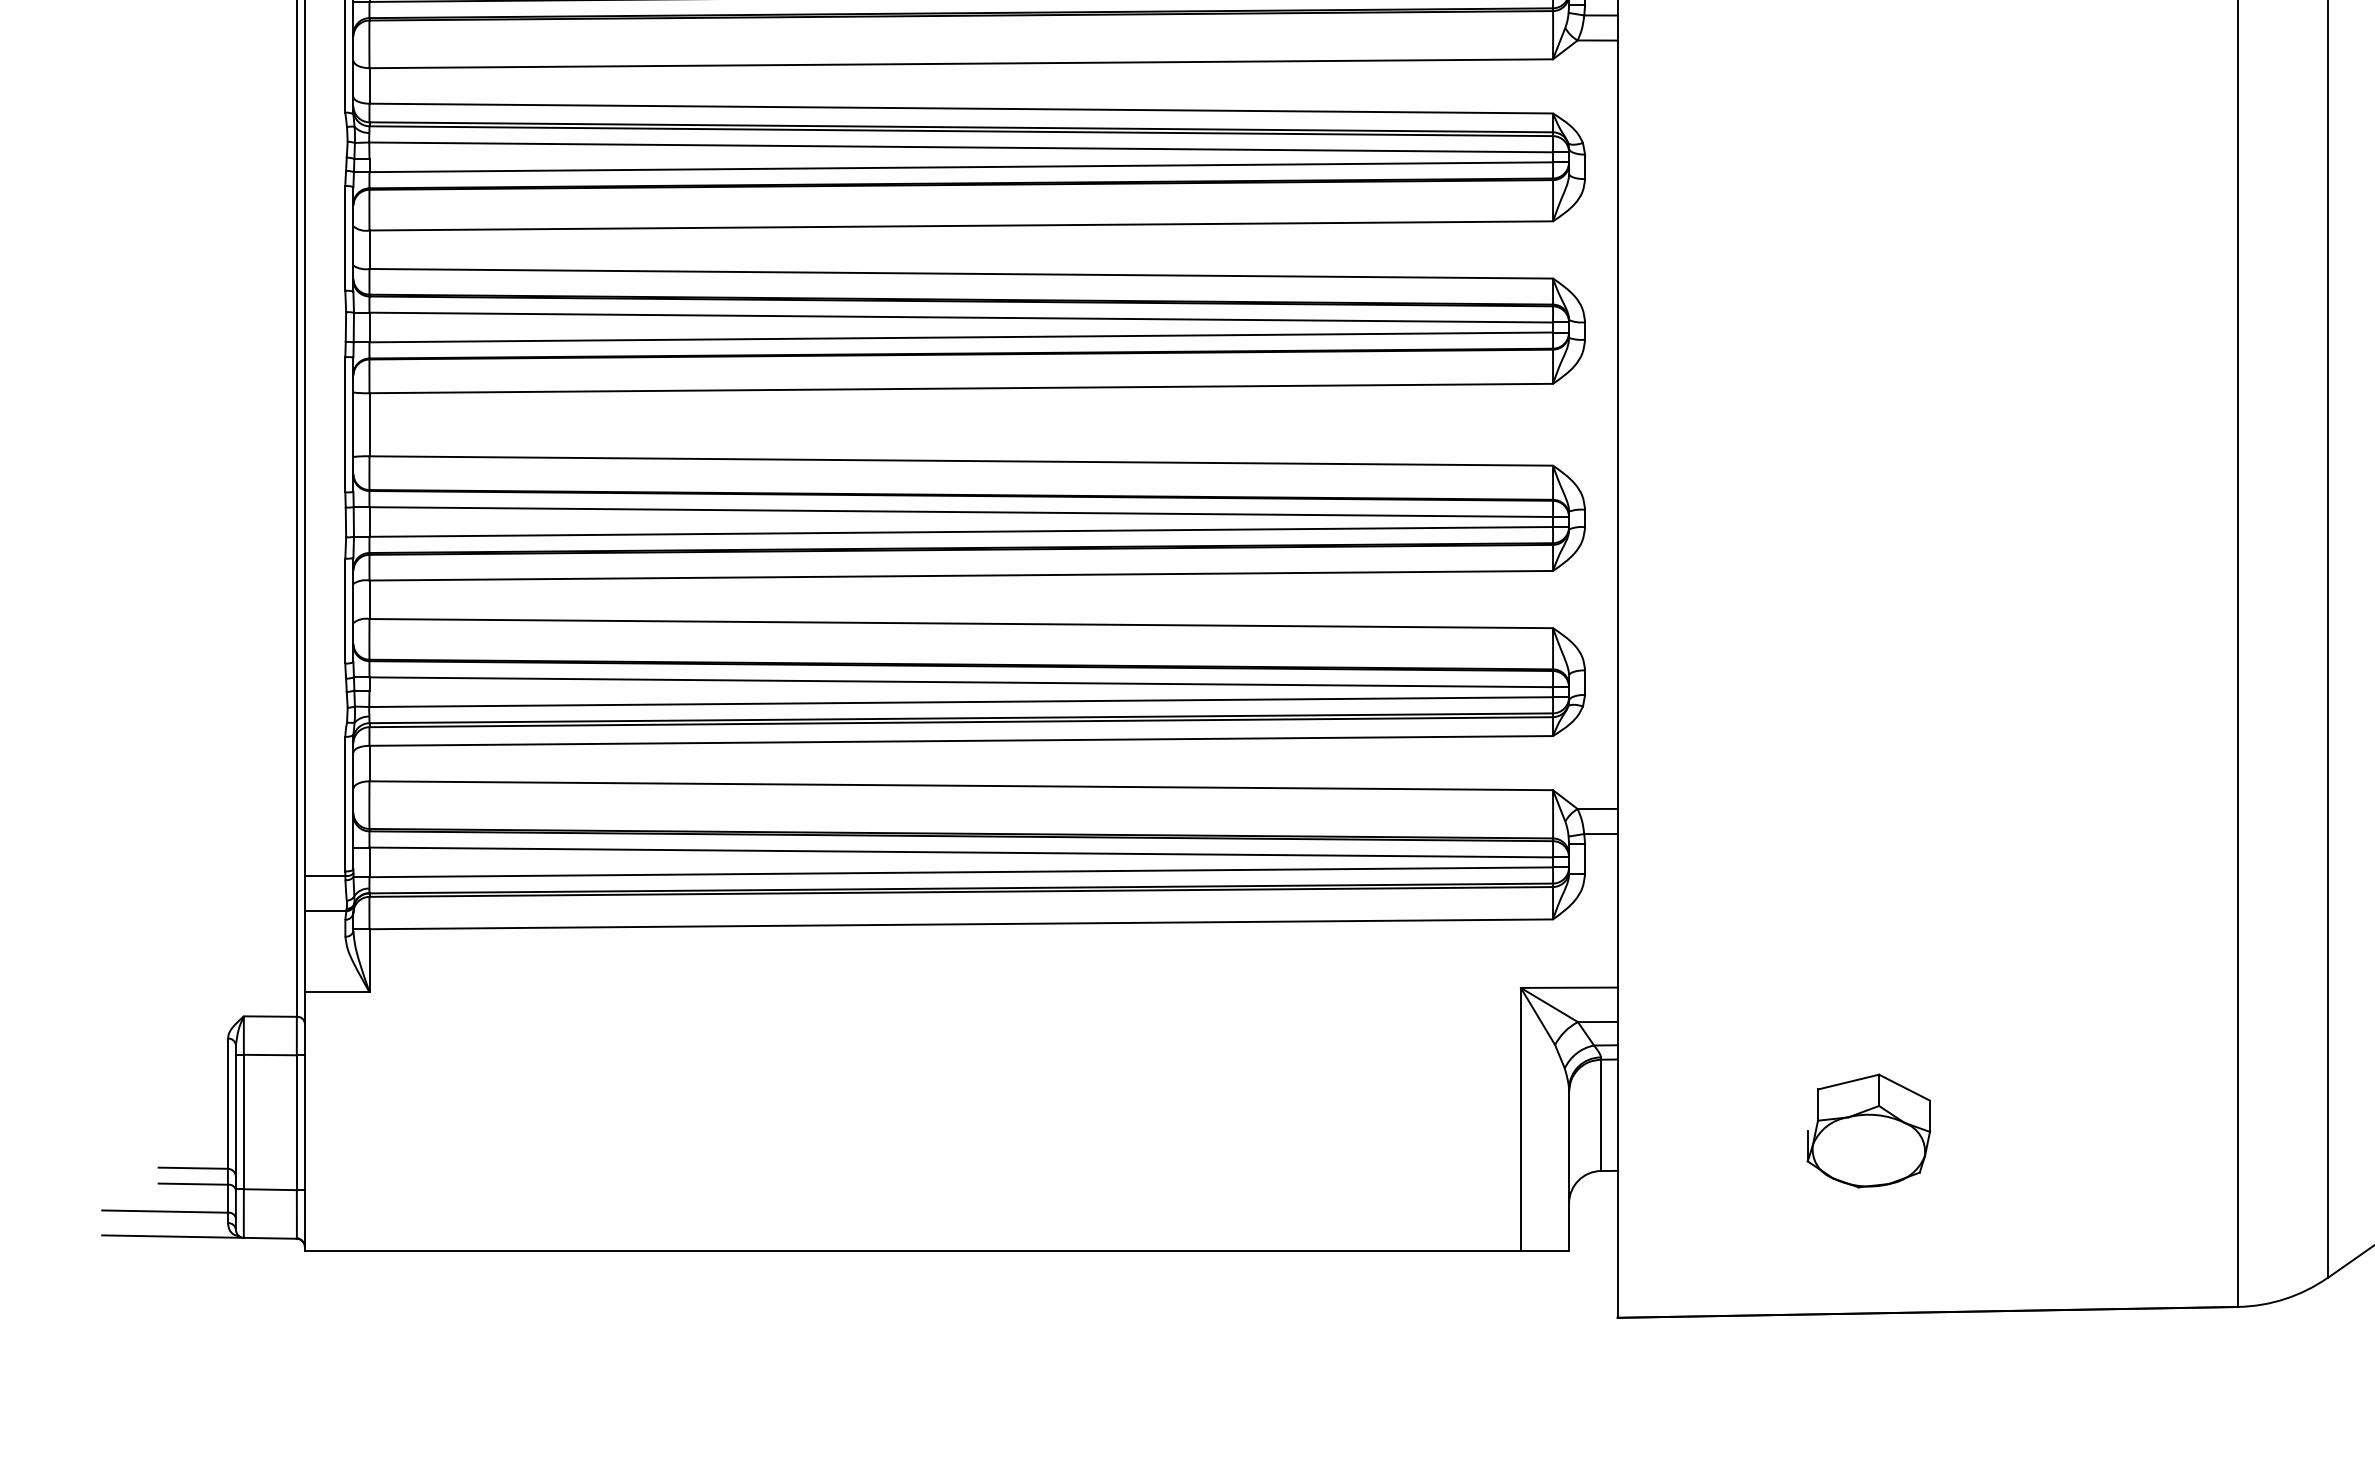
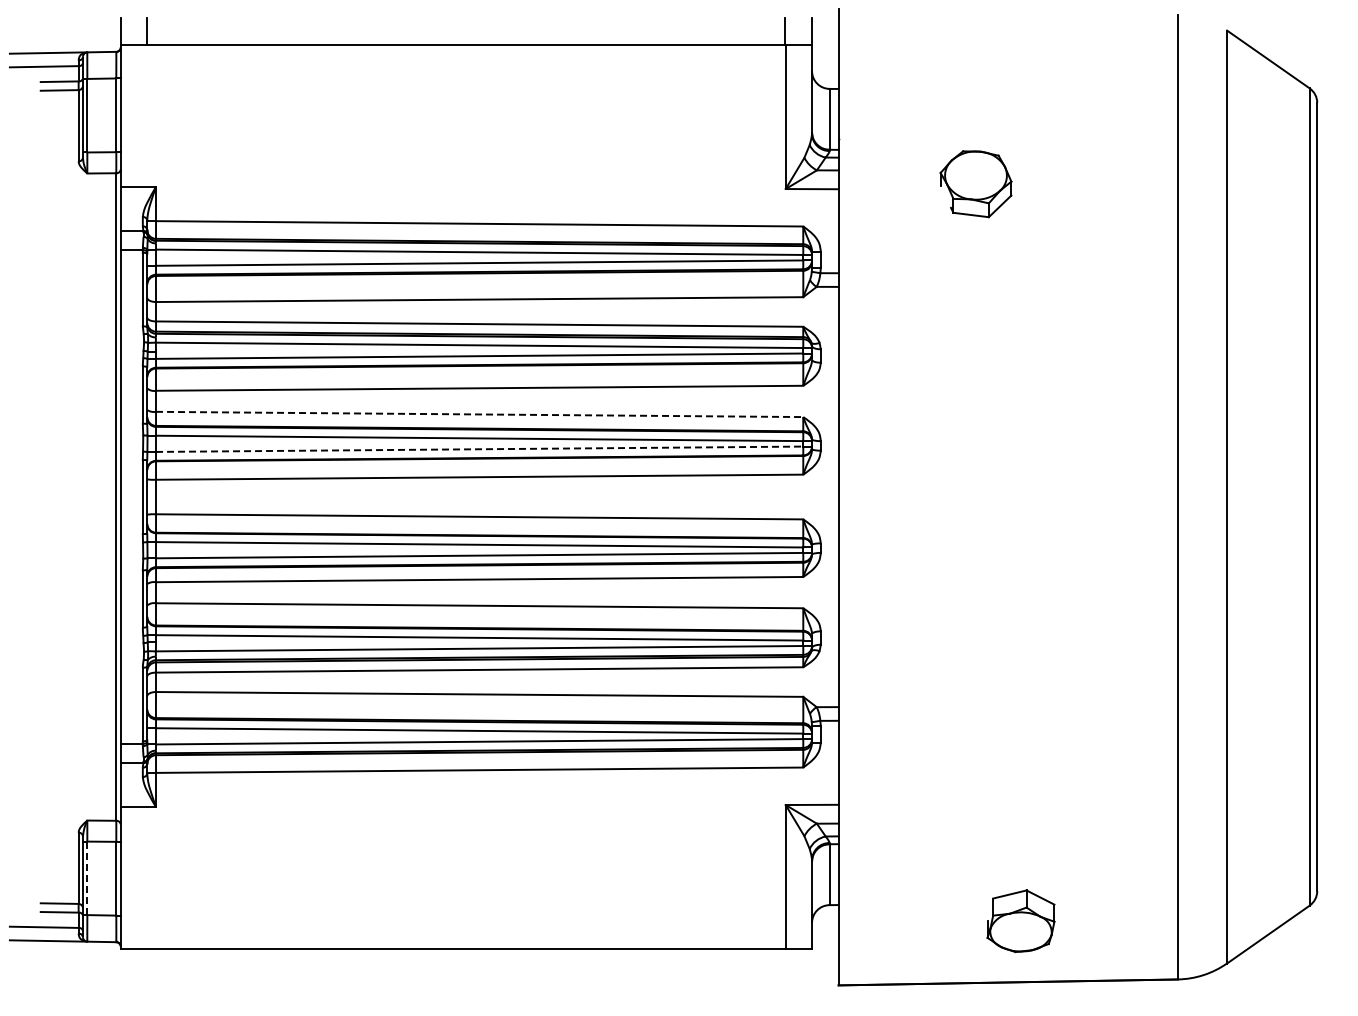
line: (960, 273) -> (479, 414), solid -> dashed
line: (960, 337) -> (479, 449), solid -> dashed
line: (244, 1122) -> (87, 878), solid -> dashed
part: (1867, 1131) -> (1020, 921), moved

